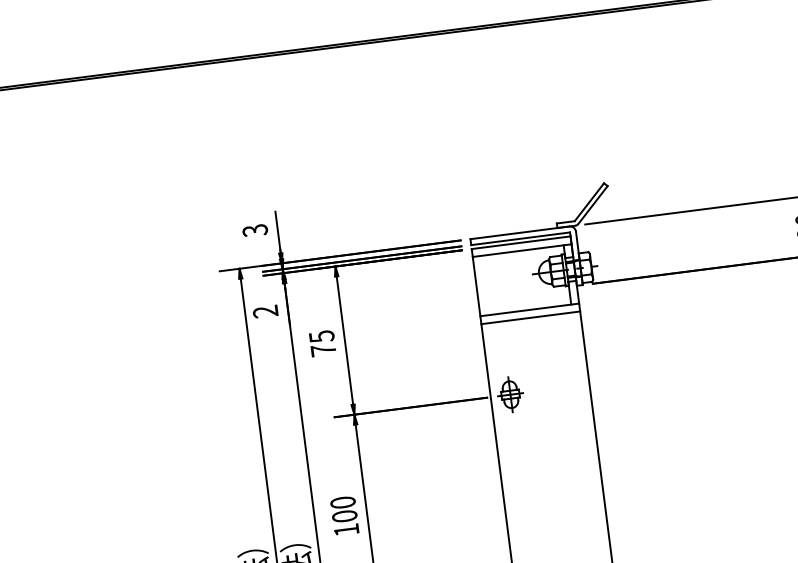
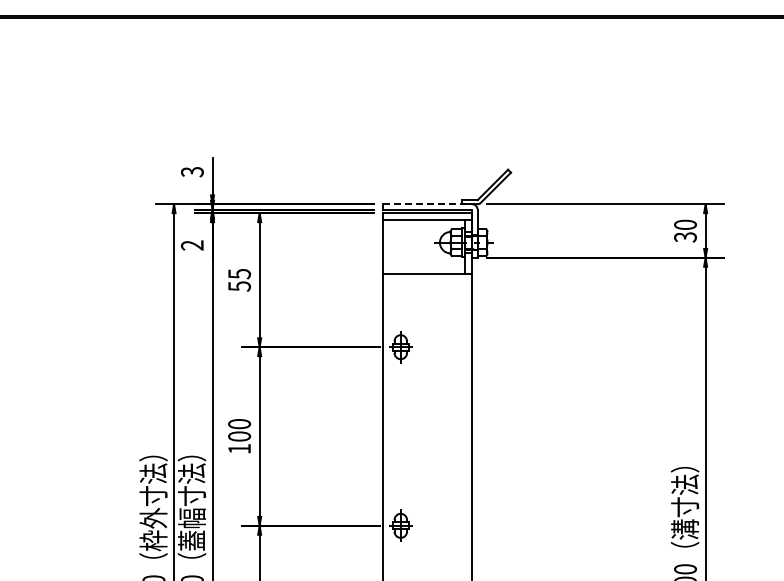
line: (519, 233) -> (427, 204), solid -> dashed
line: (530, 318) -> (427, 281), removed
text: (323, 350) -> (239, 286), 75 -> 55

